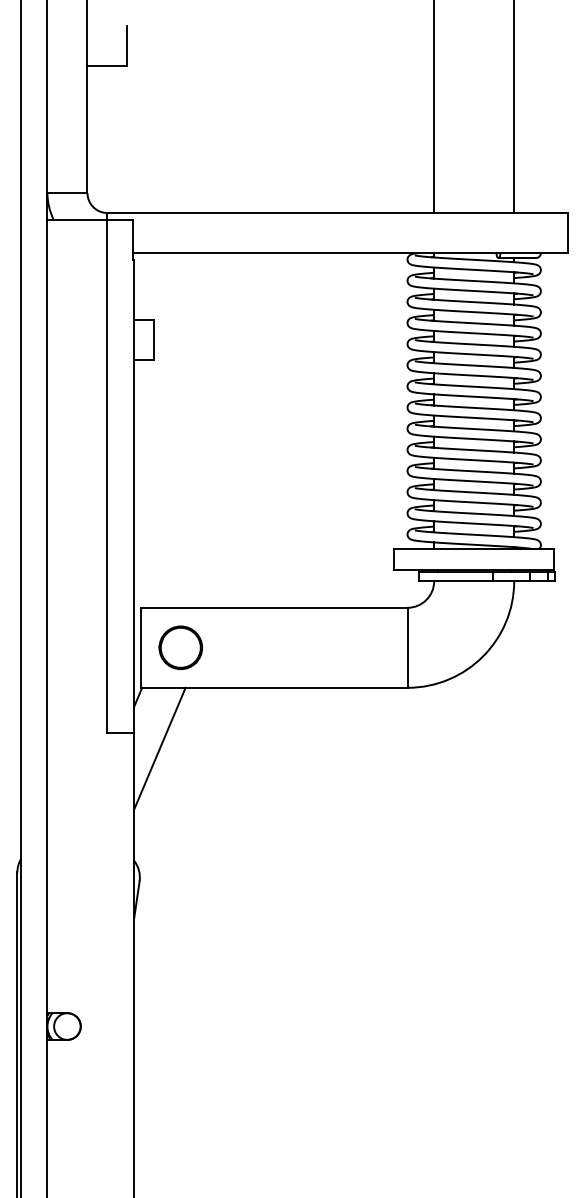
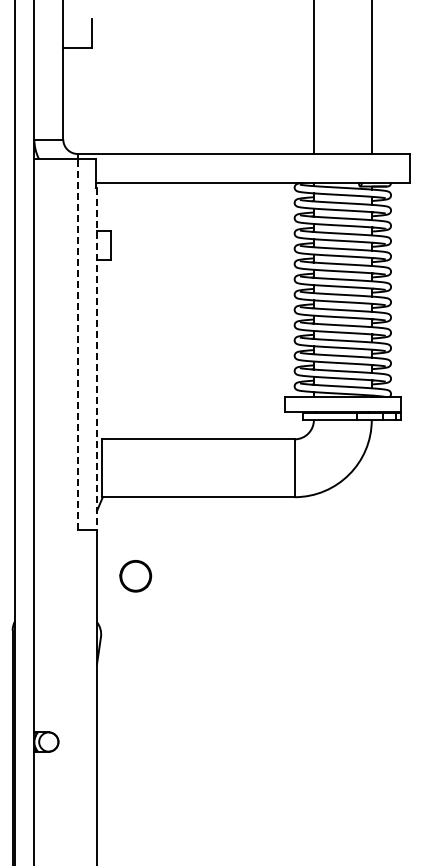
line: (107, 476) -> (77, 344), solid -> dashed
line: (134, 497) -> (97, 359), solid -> dashed
part: (180, 648) -> (135, 576), moved
line: (159, 749) -> (115, 541), removed

